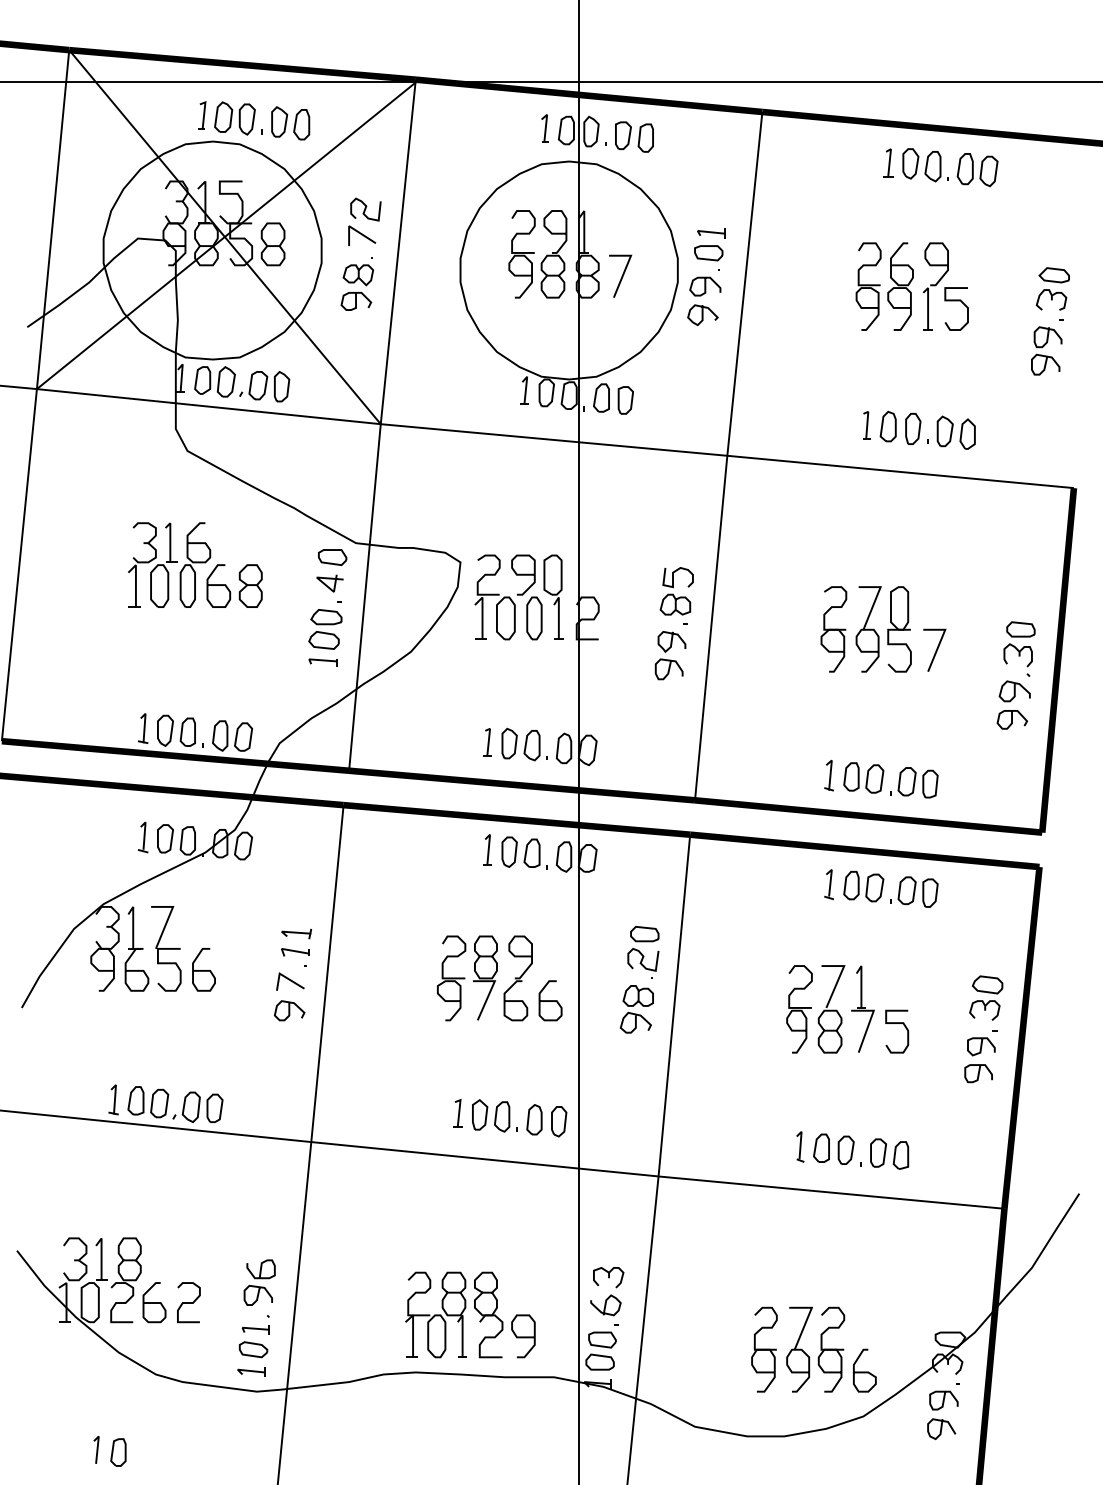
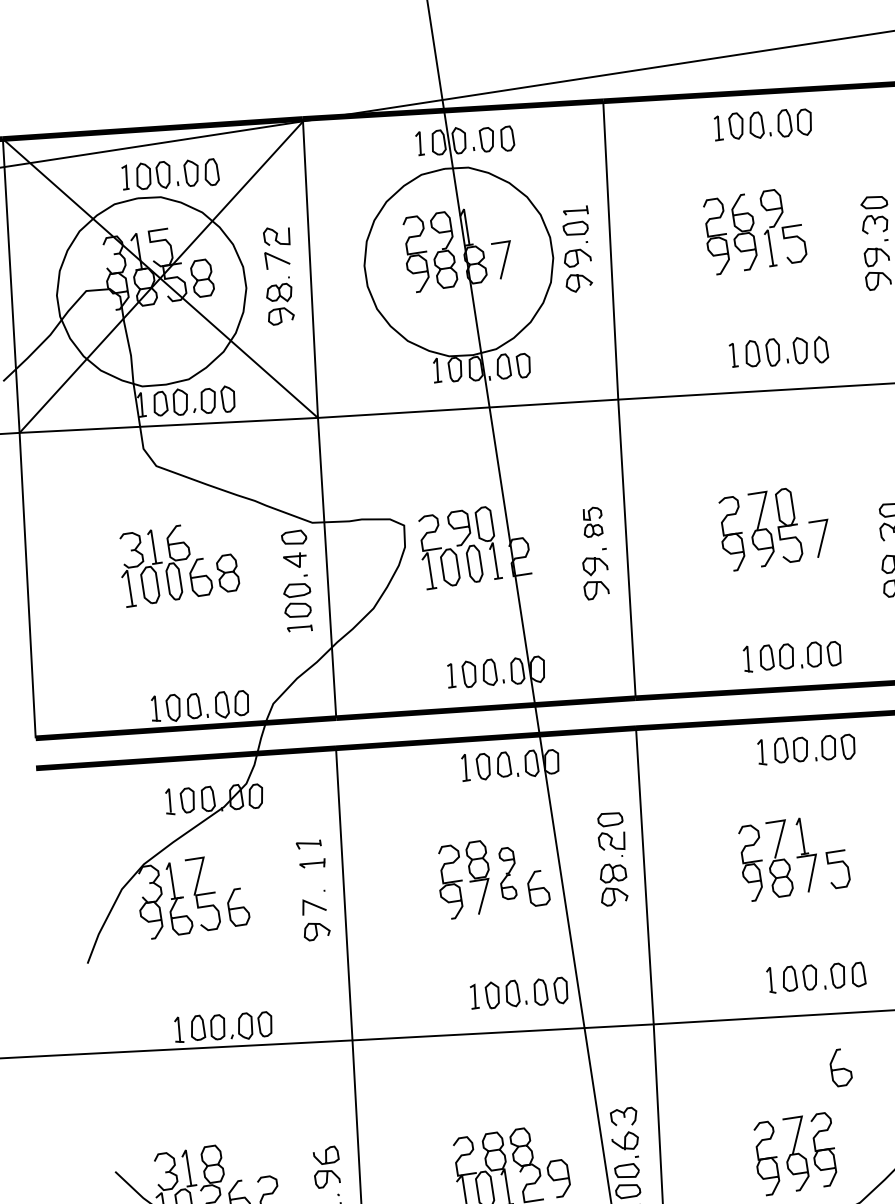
part: (676, 591) -> (592, 522), size x0.7
part: (295, 952) -> (308, 844), moved
part: (517, 978) -> (507, 873), size x0.7
curve: (864, 1371) -> (840, 1068), moved

